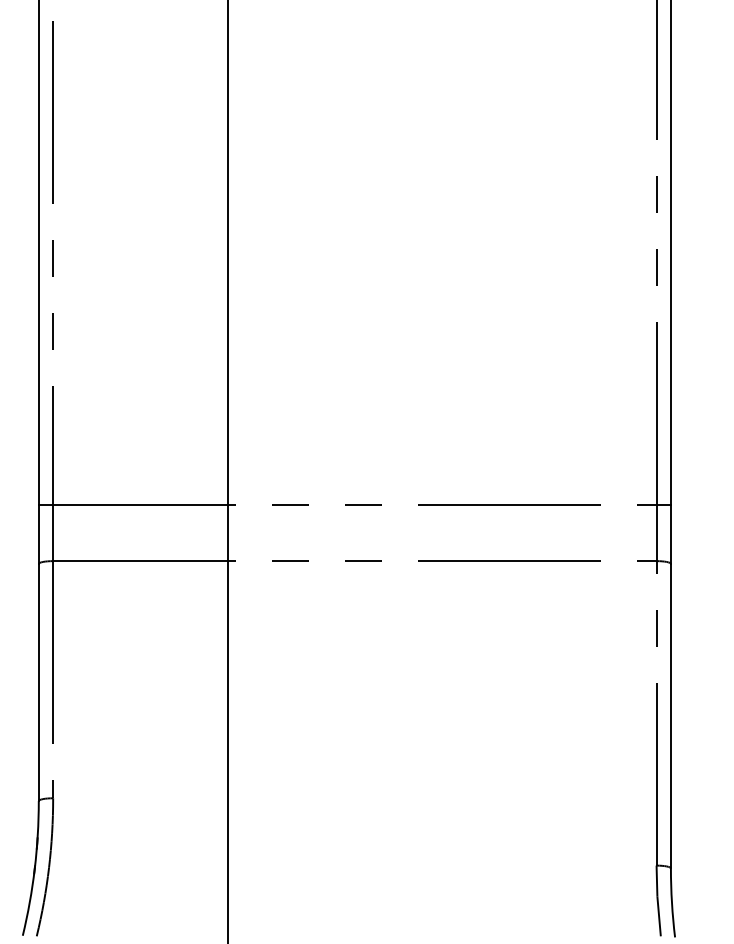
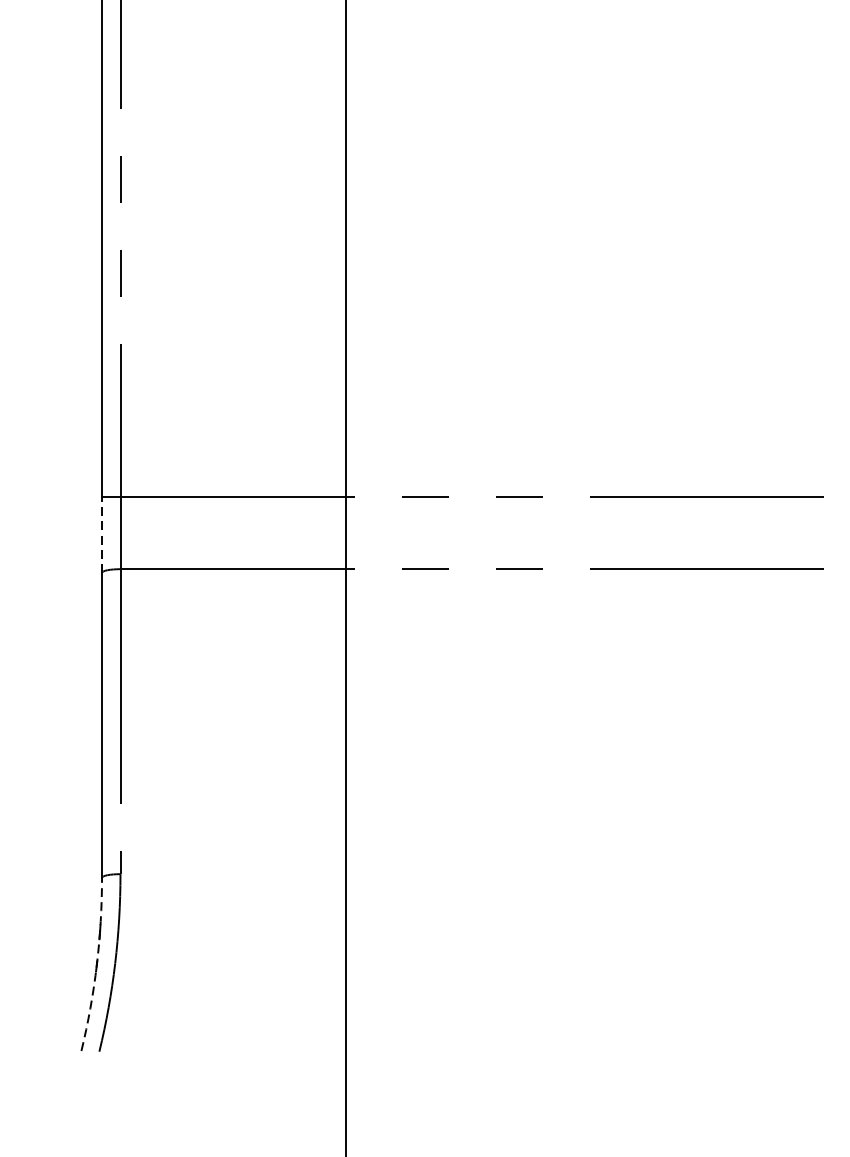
line: (38, 534) -> (101, 534), solid -> dashed
arc: (34, 868) -> (96, 964), solid -> dashed

